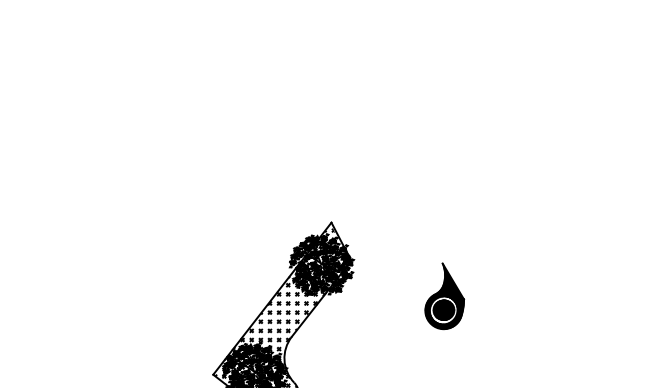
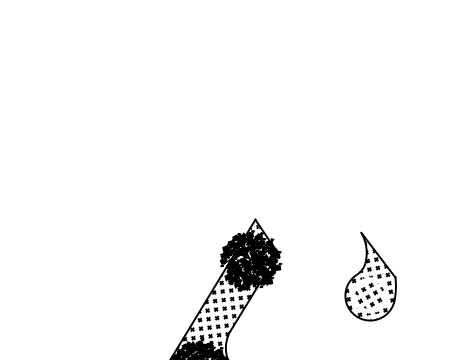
part: (444, 296) -> (369, 276), size x1.43

